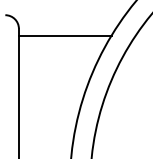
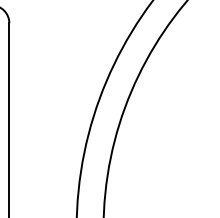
line: (65, 35) -> (70, 32), removed

